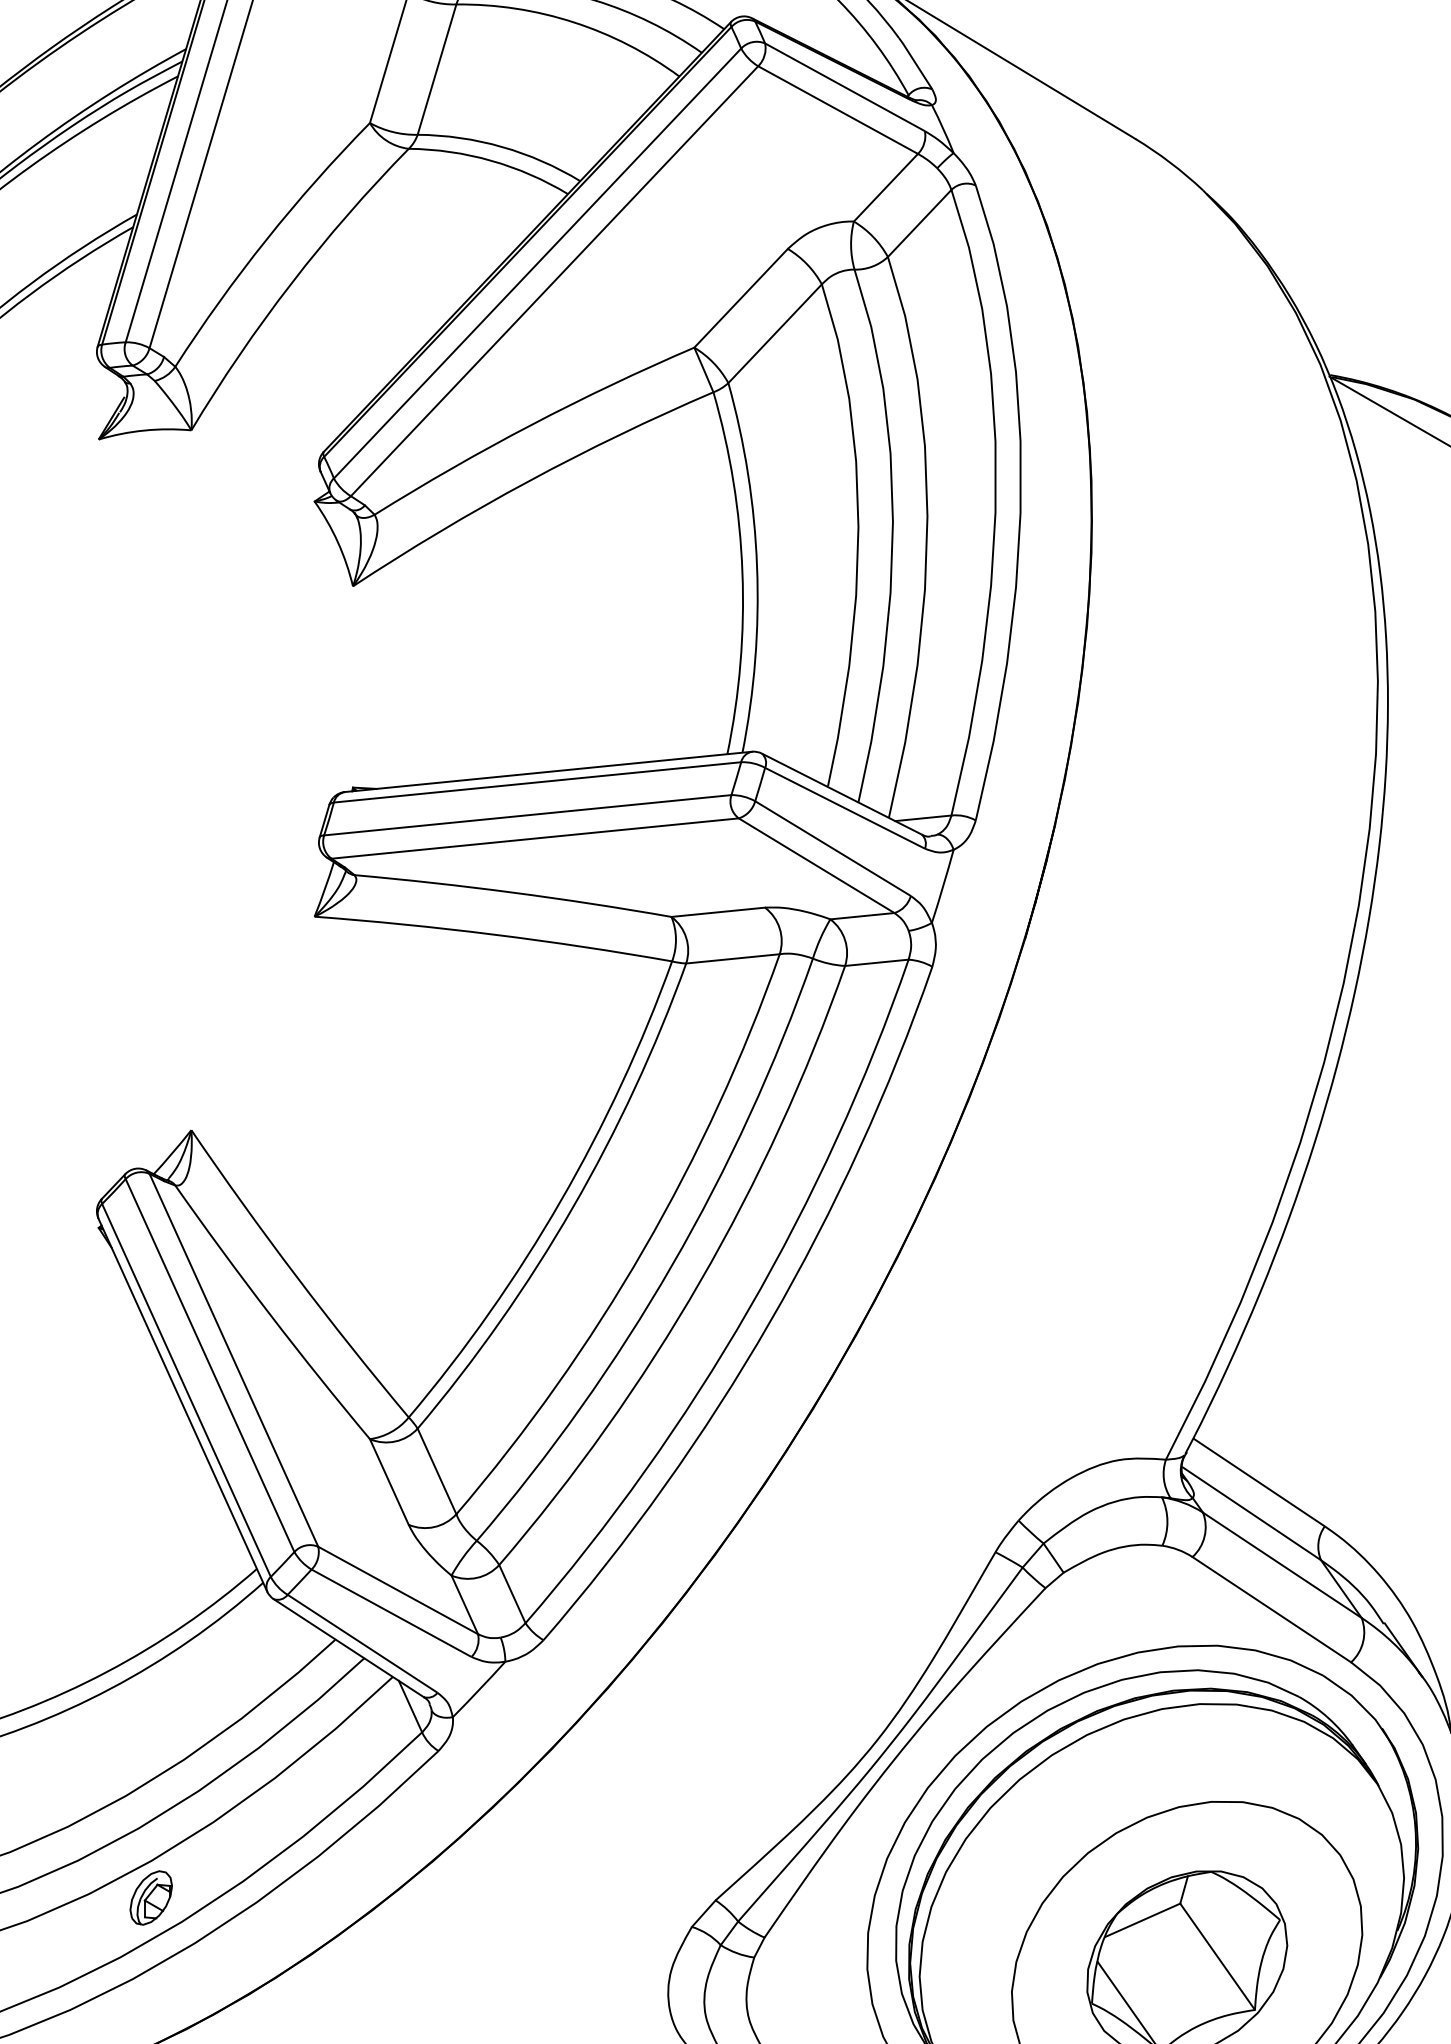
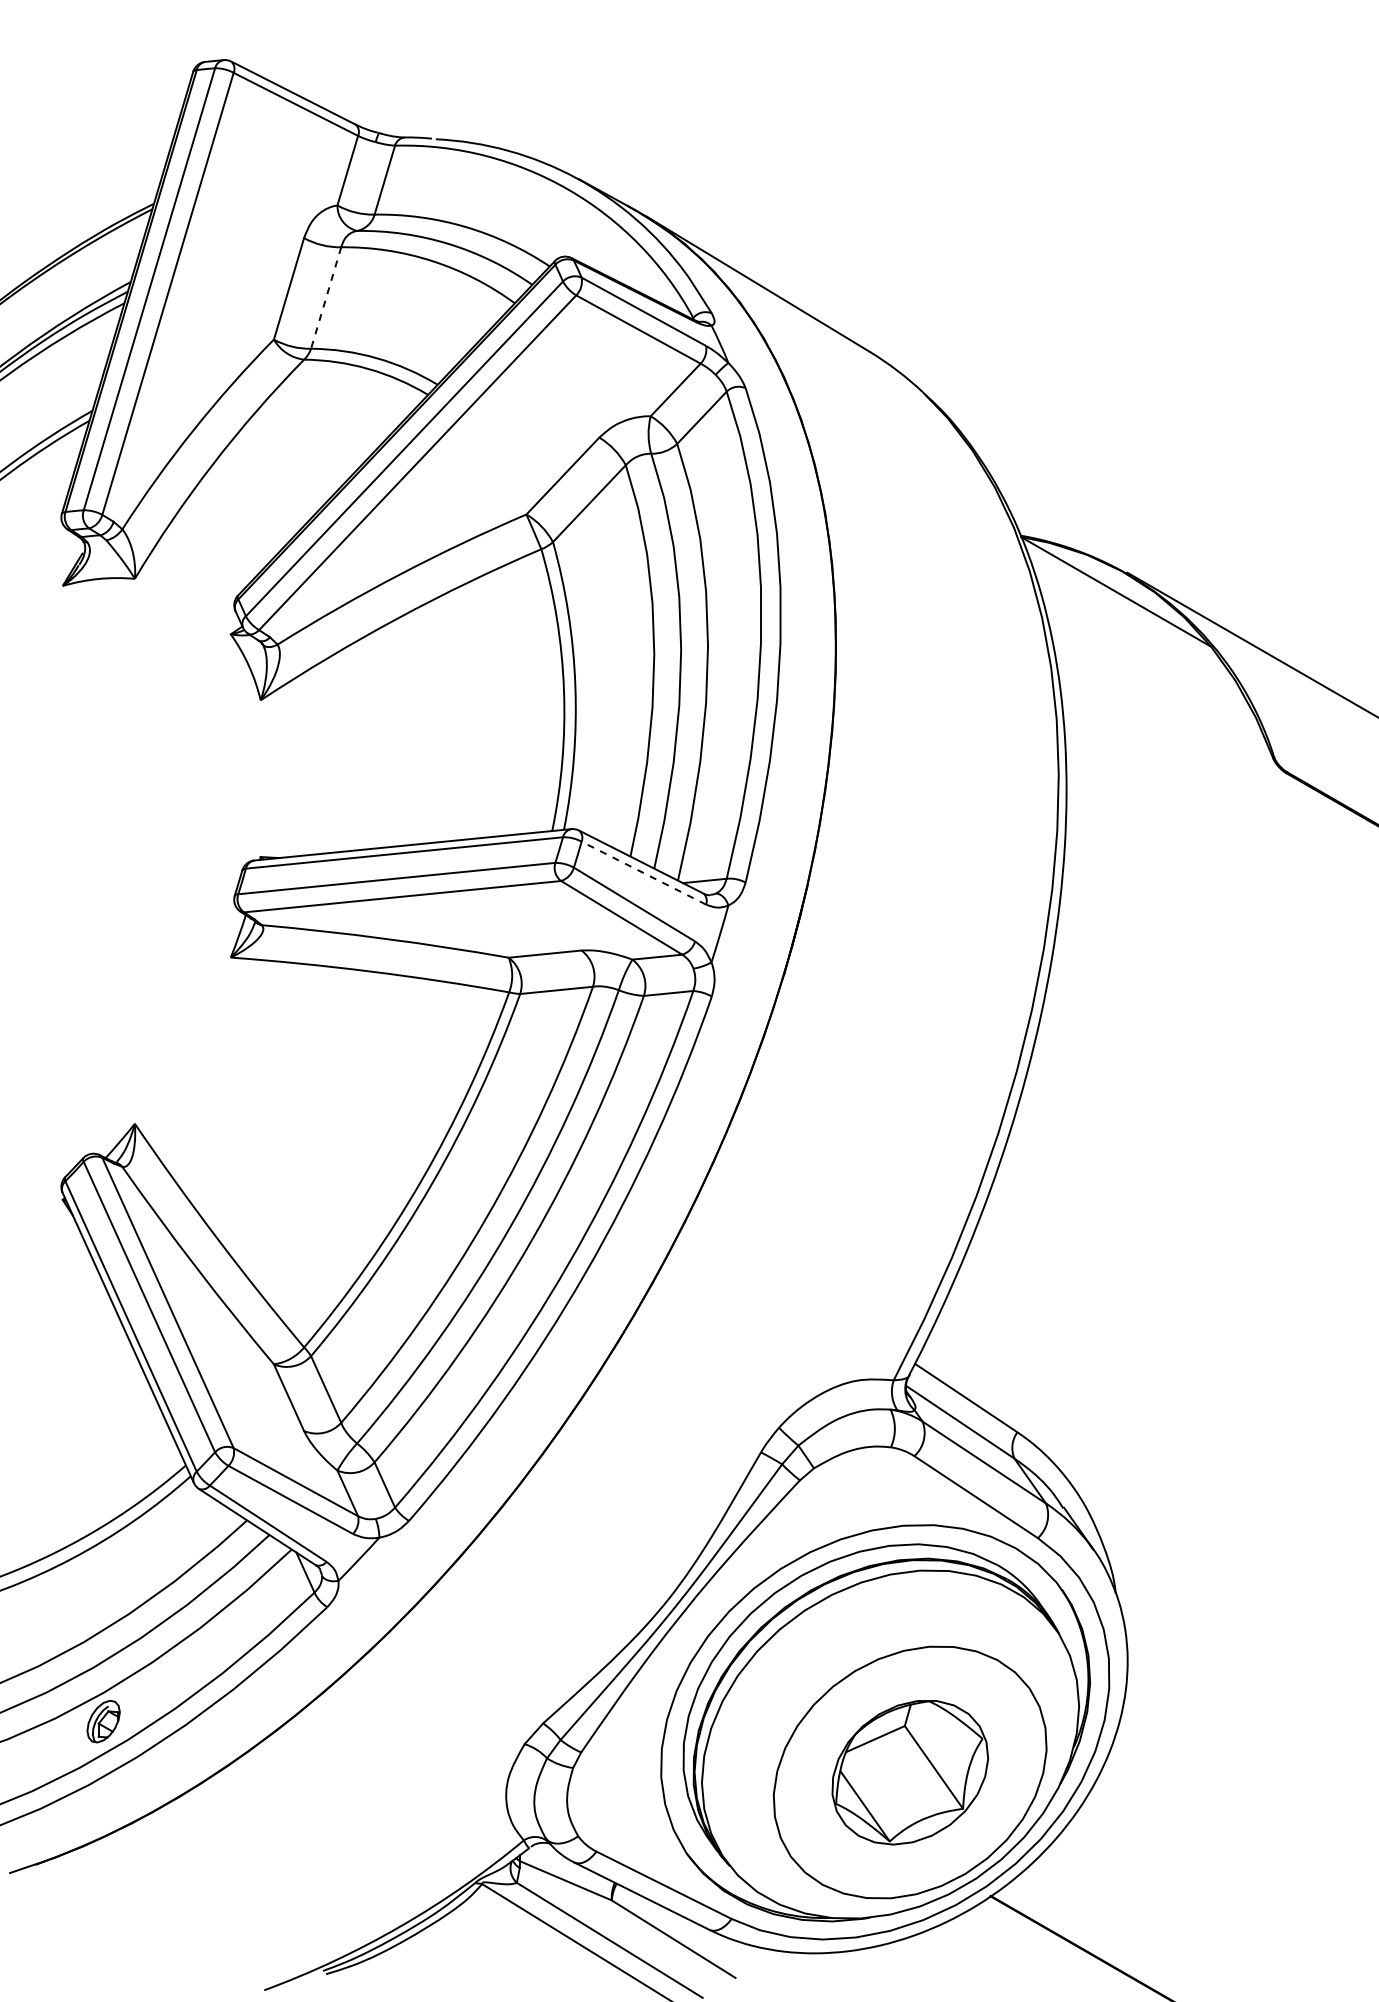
line: (437, 70) -> (326, 298), solid -> dashed
line: (845, 808) -> (644, 873), solid -> dashed

